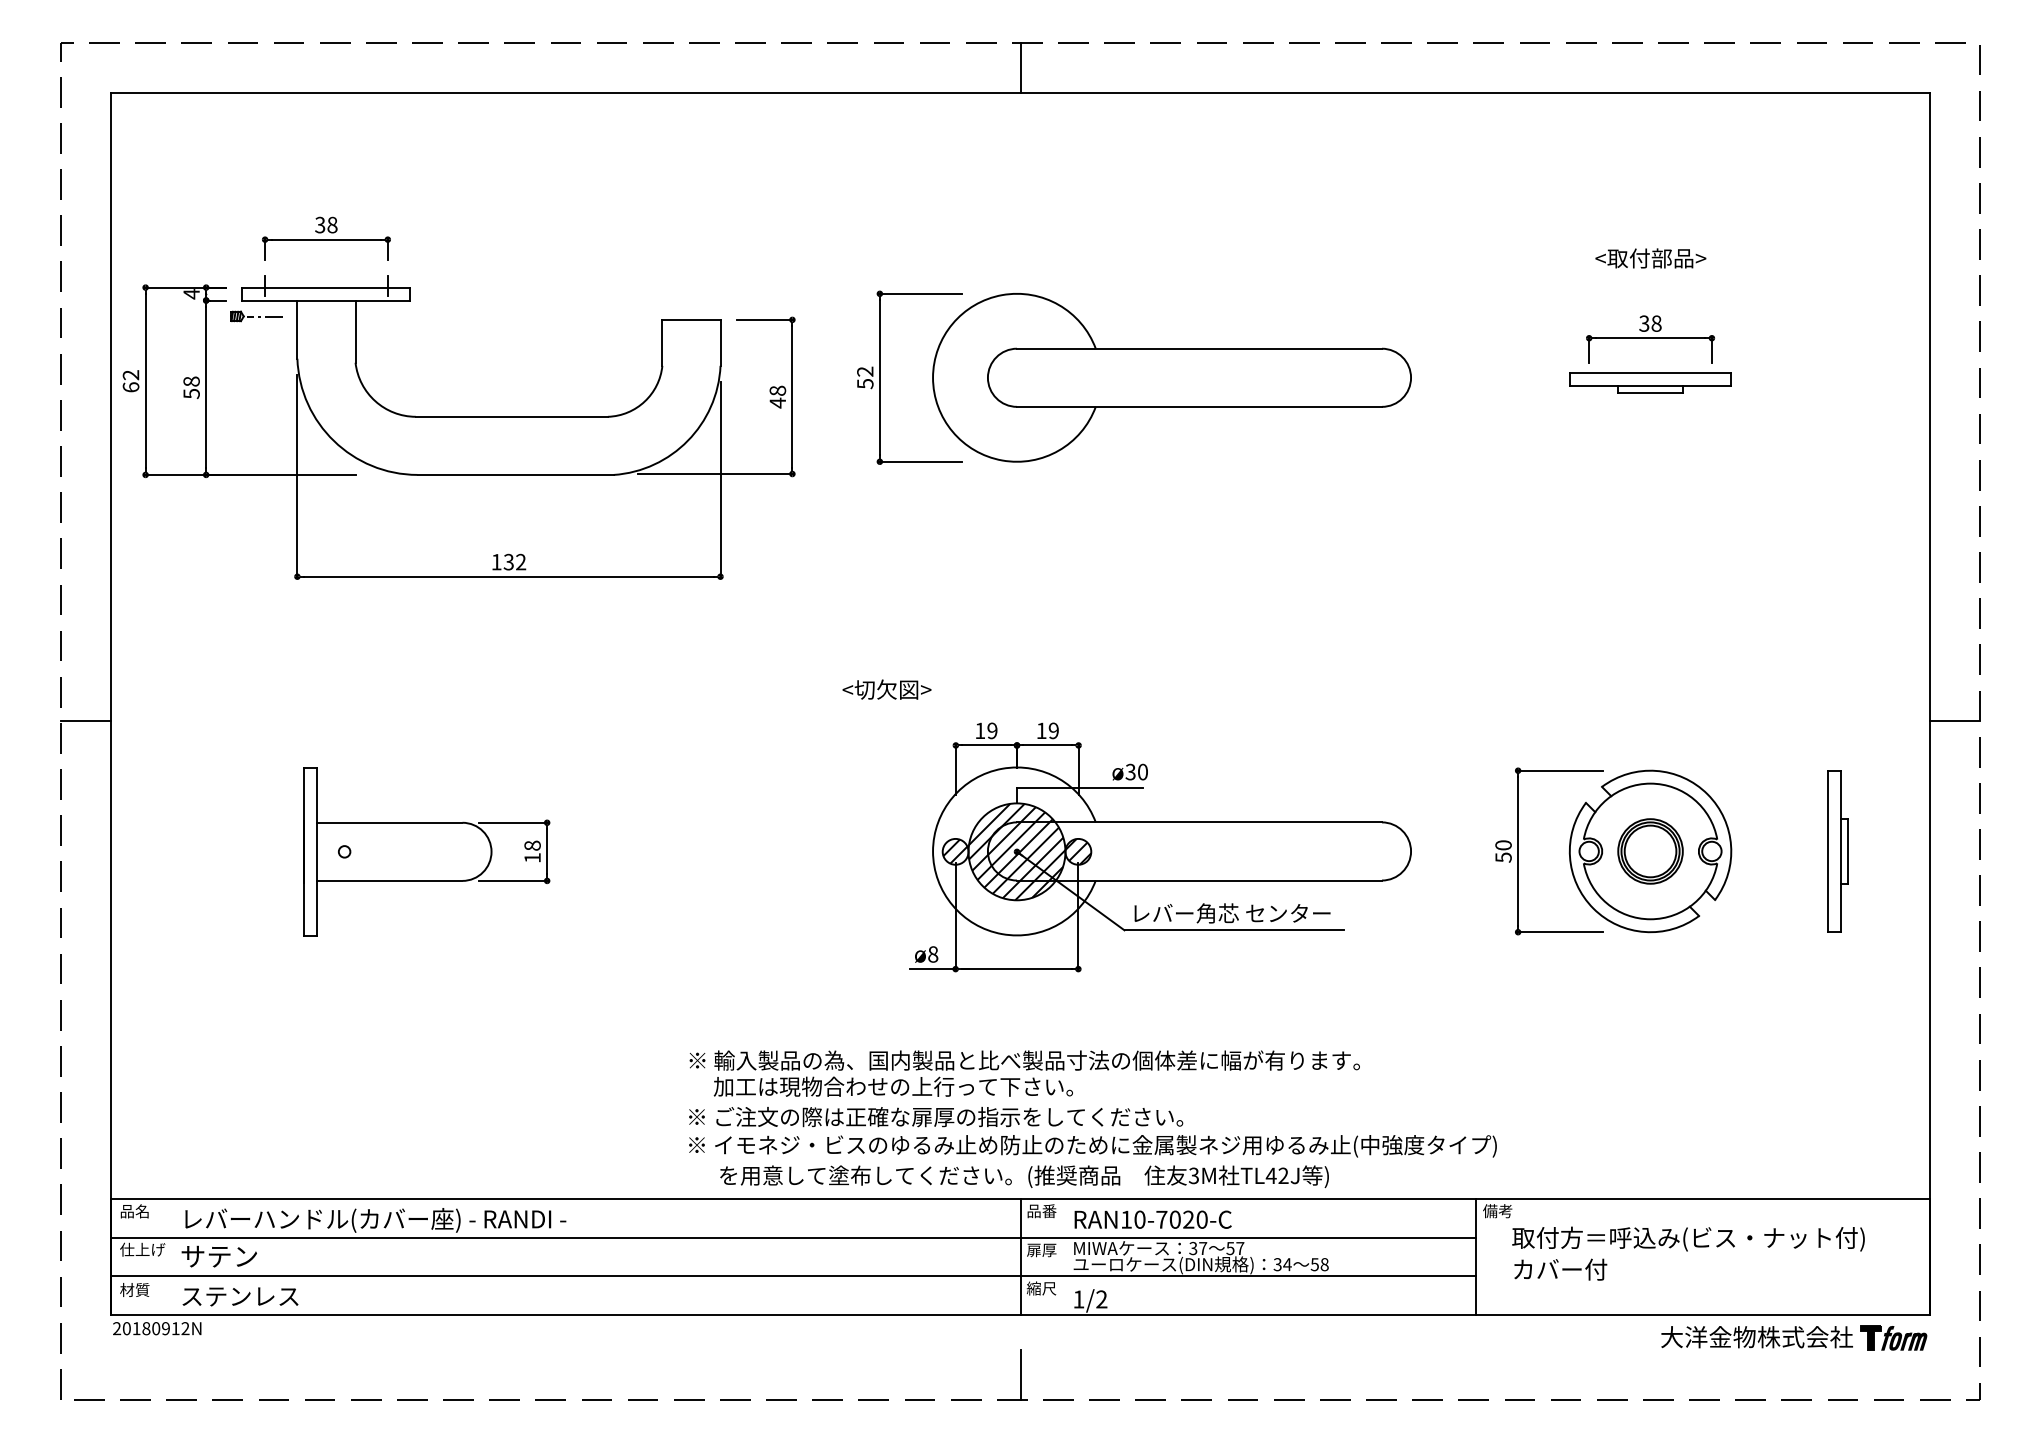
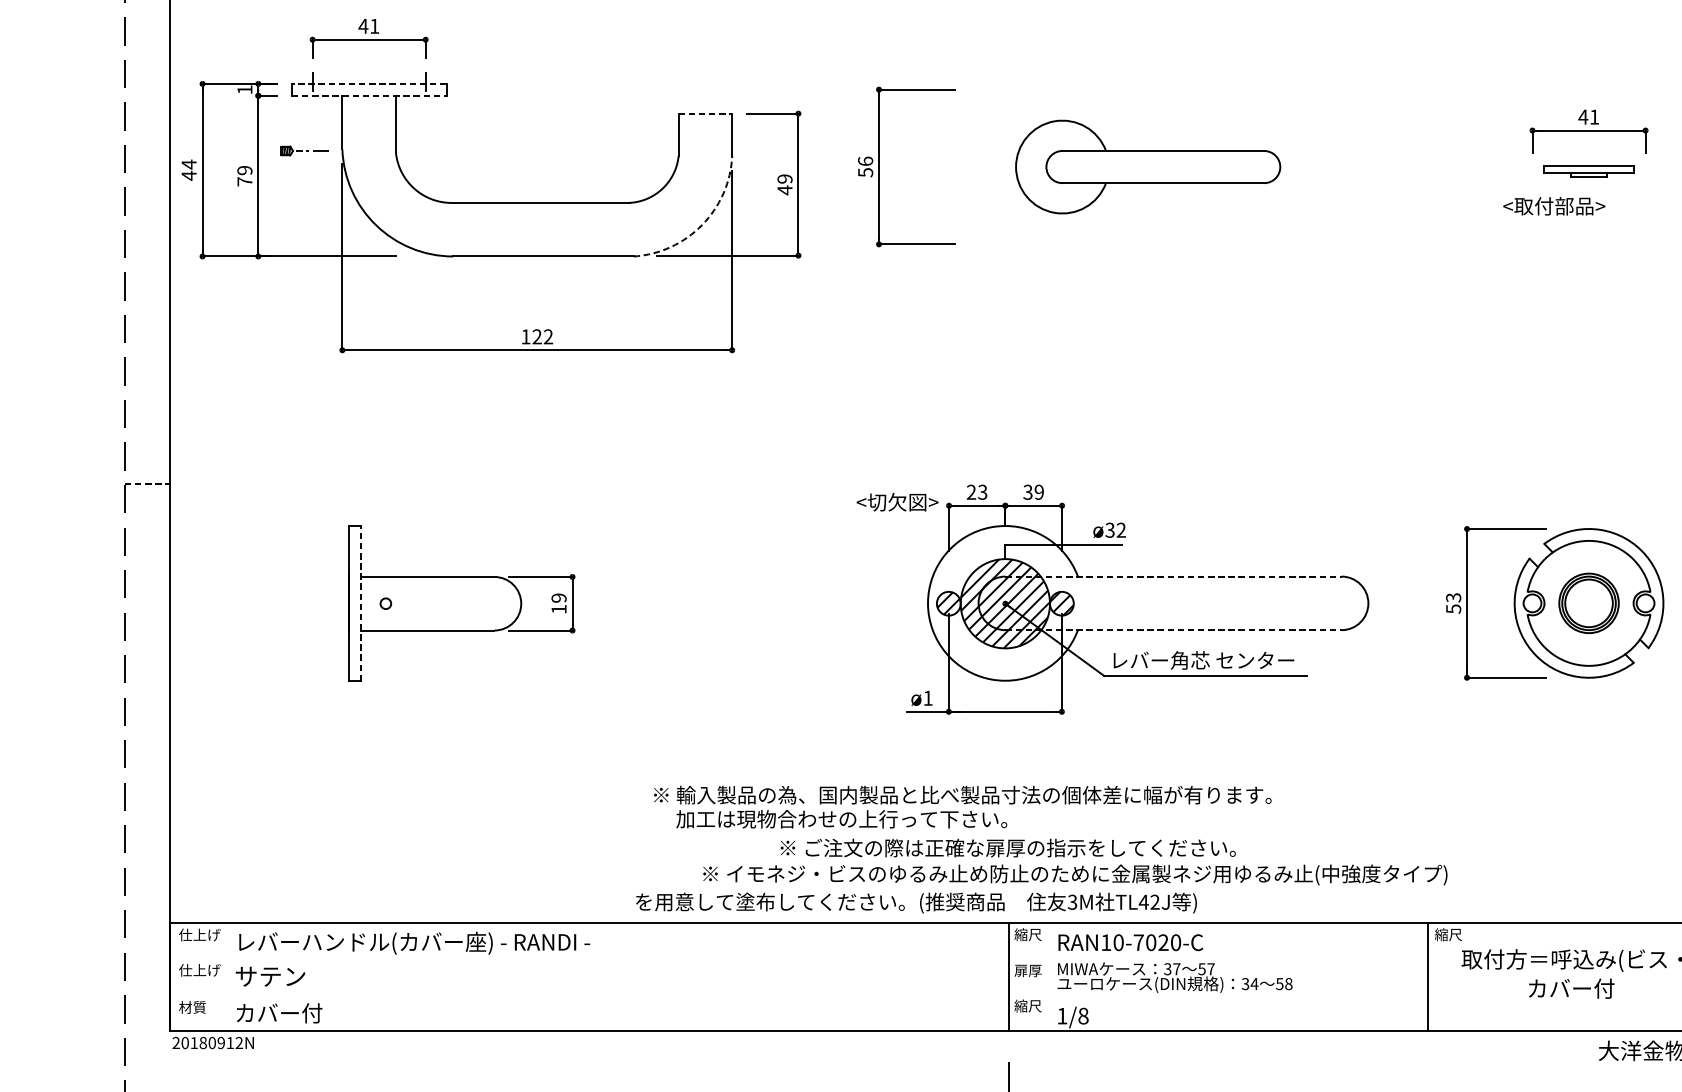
text: (325, 224) -> (368, 25), 38 -> 41
text: (1650, 258) -> (1553, 206), moved
line: (326, 287) -> (369, 83), solid -> dashed
text: (191, 294) -> (244, 90), 4 -> 1
line: (326, 300) -> (369, 95), solid -> dashed
part: (256, 316) -> (304, 151), moved
line: (691, 319) -> (705, 113), solid -> dashed
text: (1649, 323) -> (1588, 116), 38 -> 41
text: (865, 371) -> (865, 161), 52 -> 56
part: (1171, 377) -> (1147, 166), size x0.6
text: (130, 380) -> (188, 169), 62 -> 44
part: (1650, 382) -> (1589, 171), size x0.6
text: (191, 387) -> (244, 175), 58 -> 79
text: (777, 390) -> (784, 178), 48 -> 49
arc: (687, 440) -> (701, 224), solid -> dashed
text: (508, 562) -> (536, 337), 132 -> 122
text: (886, 689) -> (897, 502), moved
line: (85, 721) -> (147, 483), solid -> dashed
text: (986, 730) -> (977, 491), 19 -> 23
text: (1041, 730) -> (1027, 491), 19 -> 39
text: (1142, 771) -> (1120, 529), ø30 -> ø32
line: (1199, 822) -> (1173, 576), solid -> dashed
text: (532, 845) -> (558, 597), 18 -> 19
text: (1503, 845) -> (1453, 597), 50 -> 53
line: (317, 851) -> (360, 603), solid -> dashed
line: (1199, 880) -> (1173, 630), solid -> dashed
text: (933, 954) -> (928, 698), ø8 -> ø1
text: (1024, 1073) -> (962, 807), moved
text: (936, 1117) -> (1008, 848), moved
text: (1024, 1176) -> (916, 902), moved
text: (142, 1211) -> (199, 935), 品名 -> 仕上げ
text: (1041, 1211) -> (1027, 935), 品番 -> 縮尺
text: (1497, 1211) -> (1448, 935), 備考 -> 縮尺
line: (792, 1237) -> (798, 959), removed
text: (1560, 1269) -> (1571, 988), moved
line: (792, 1276) -> (798, 994), removed
text: (240, 1296) -> (289, 1013), ステンレス -> カバー付
text: (1101, 1299) -> (1083, 1016), 1/2 -> 1/8

